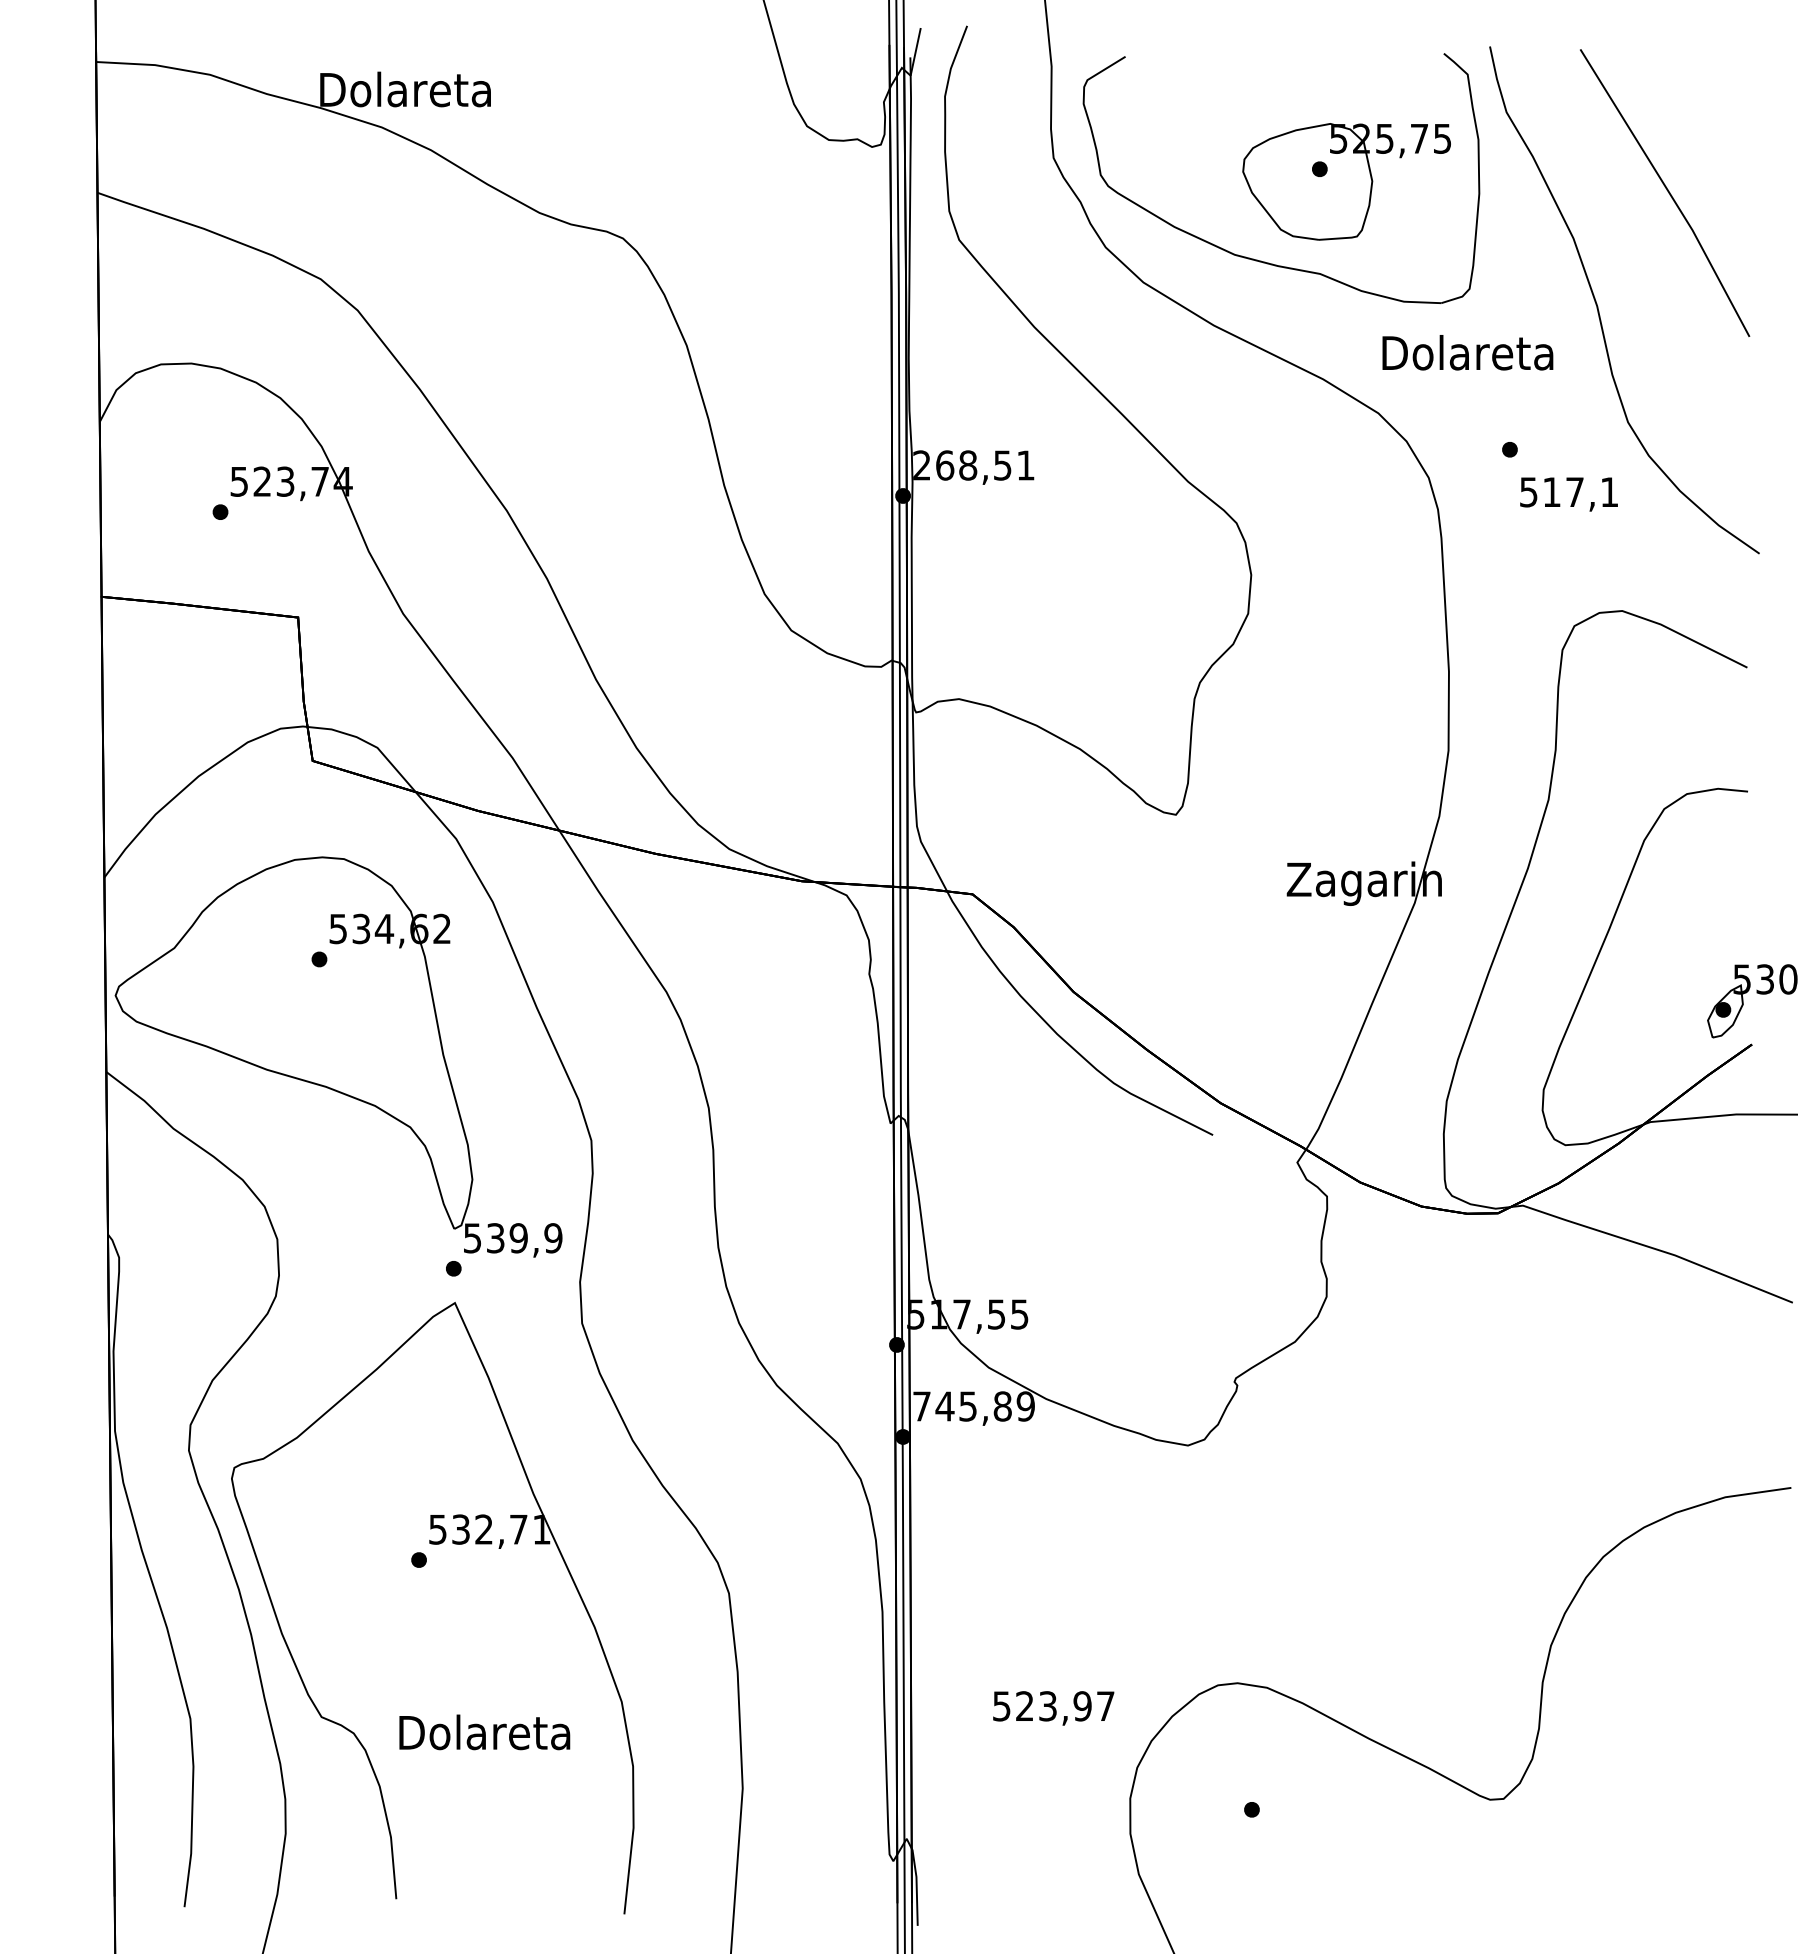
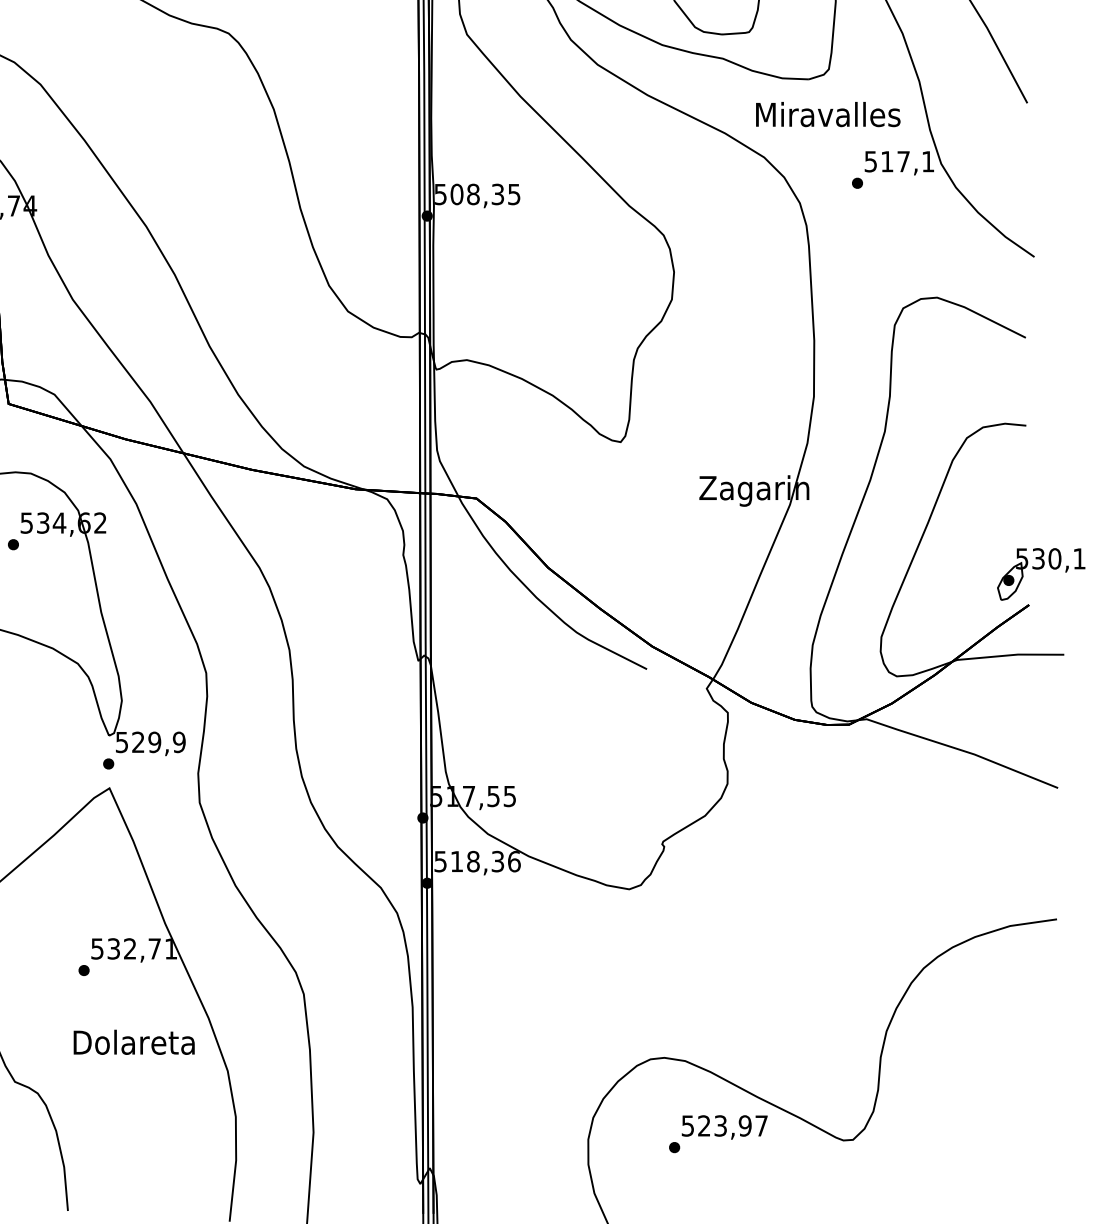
text: (1468, 352) -> (828, 114), Dolareta -> Miravalles
text: (973, 465) -> (477, 194), 268,51 -> 508,35
text: (1568, 494) -> (899, 163), moved
text: (495, 1238) -> (138, 742), 539,9 -> 529,9
text: (974, 1406) -> (477, 861), 745,89 -> 518,36
text: (1053, 1708) -> (724, 1127), moved
text: (484, 1732) -> (134, 1042), moved

